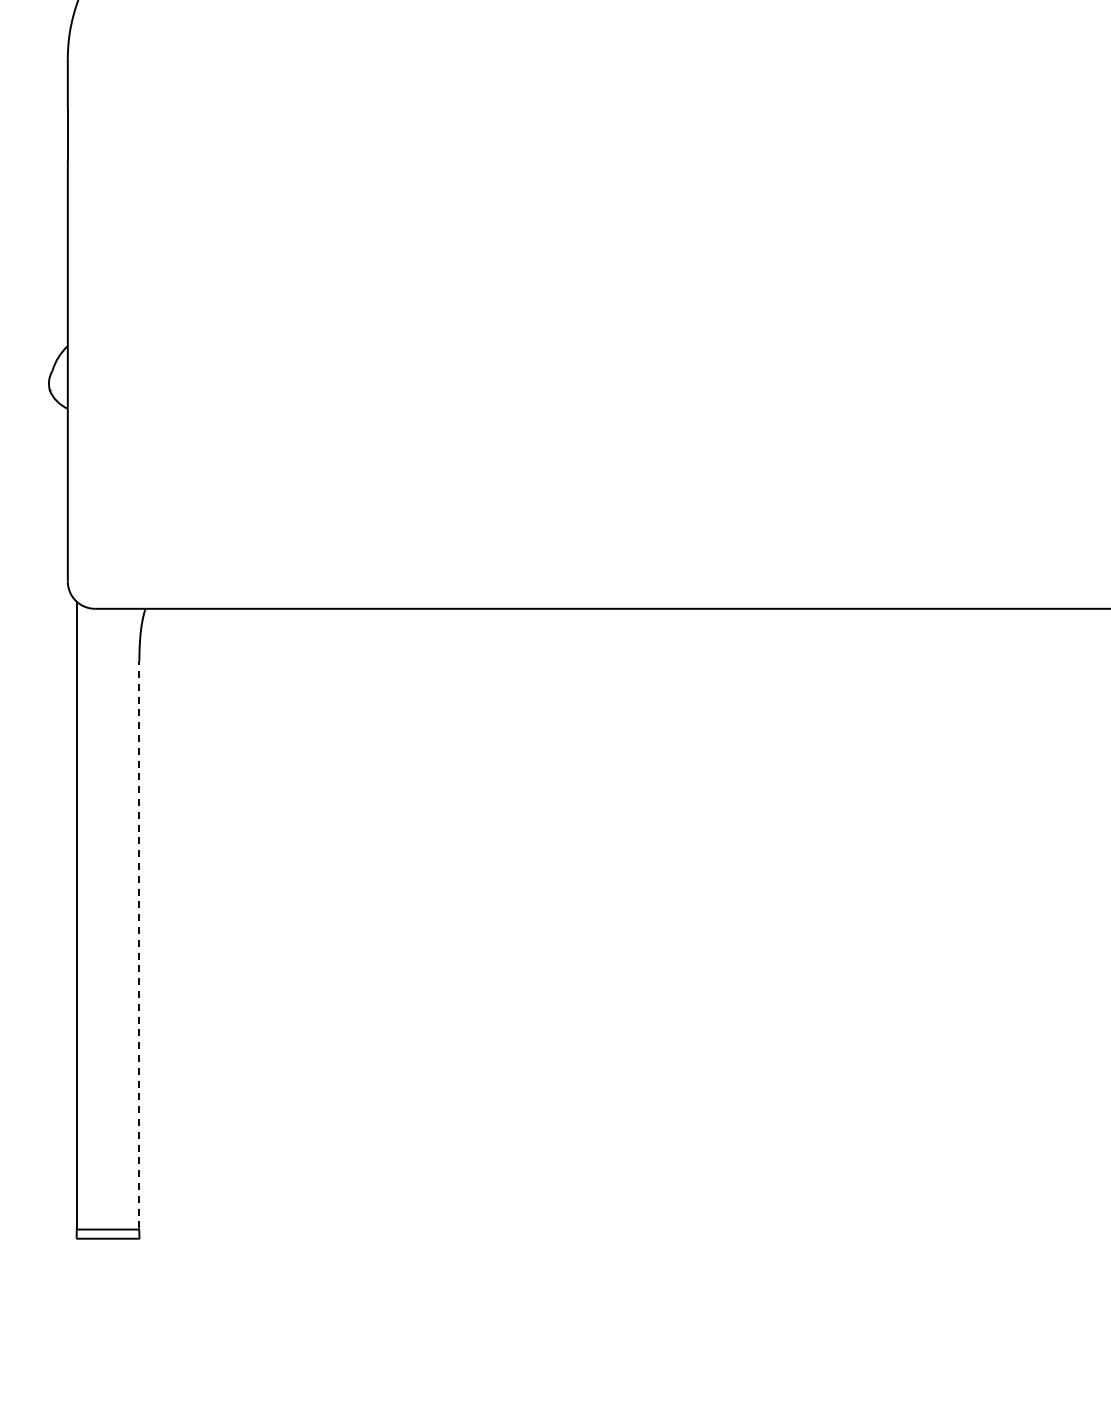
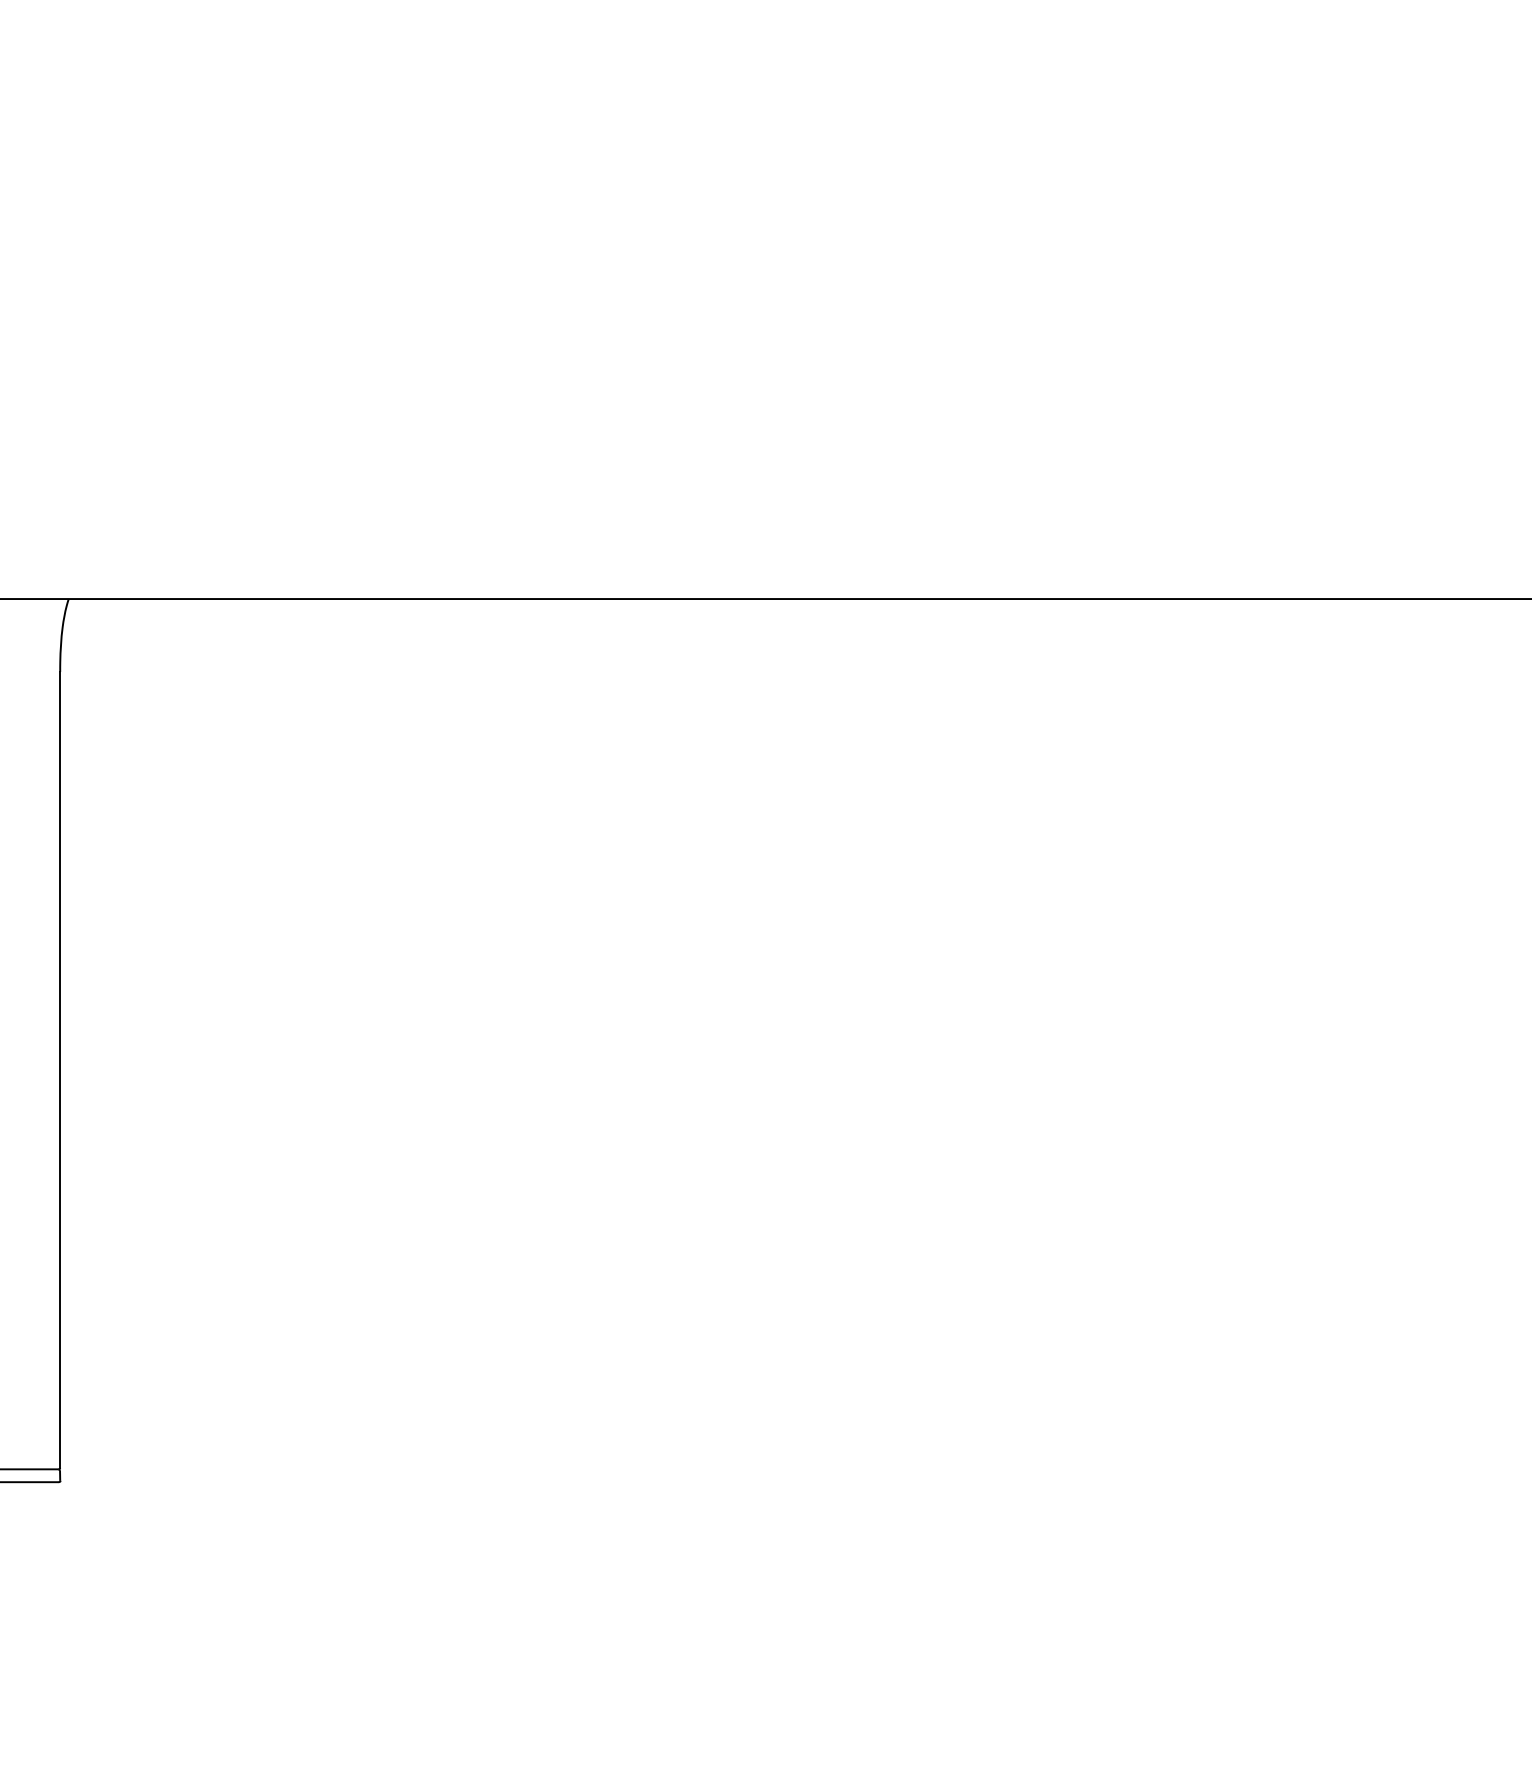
line: (139, 944) -> (60, 1069), dashed -> solid

